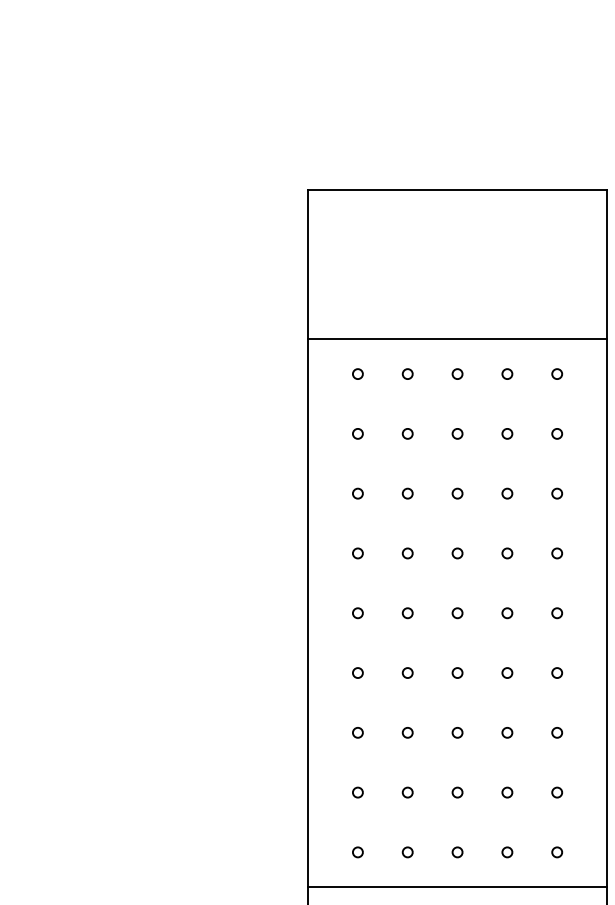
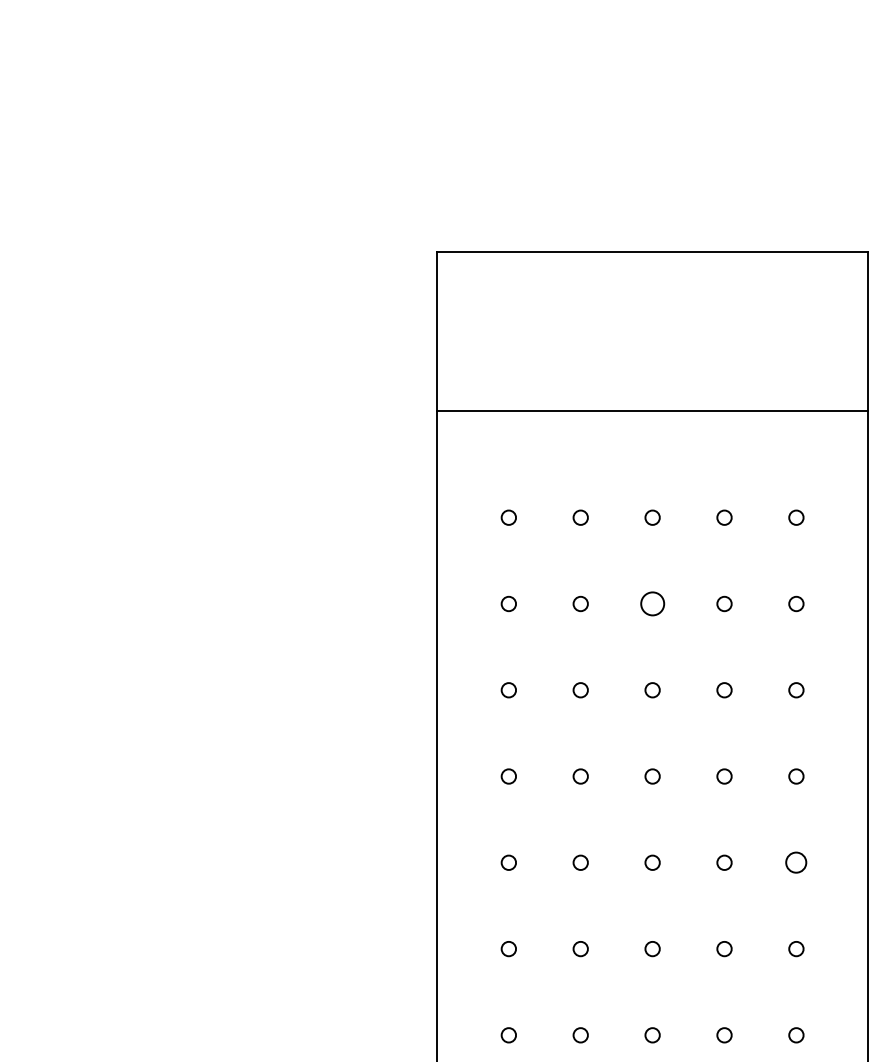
line: (457, 339) -> (652, 411), moved
circle: (457, 433) -> (652, 603), size x1.6
circle: (557, 613) -> (796, 863), size x1.4

